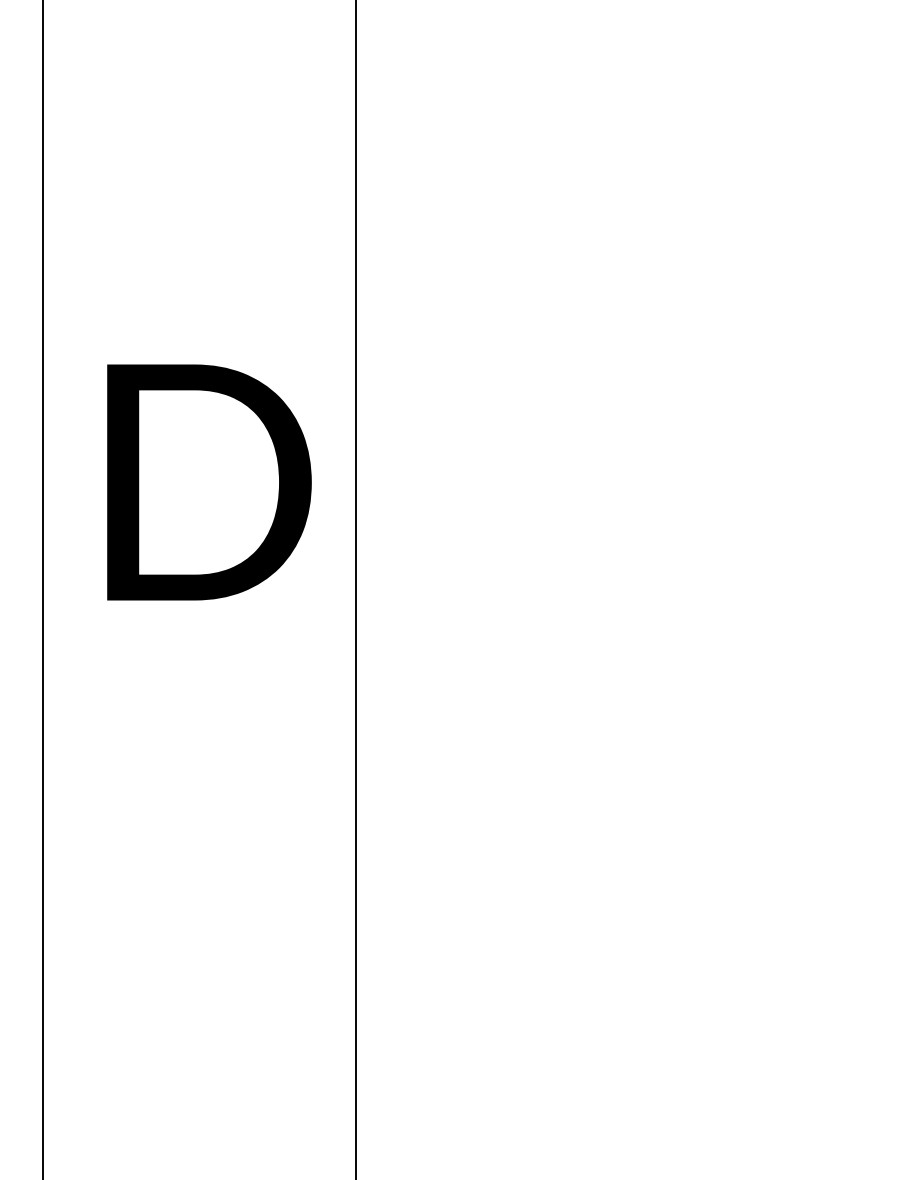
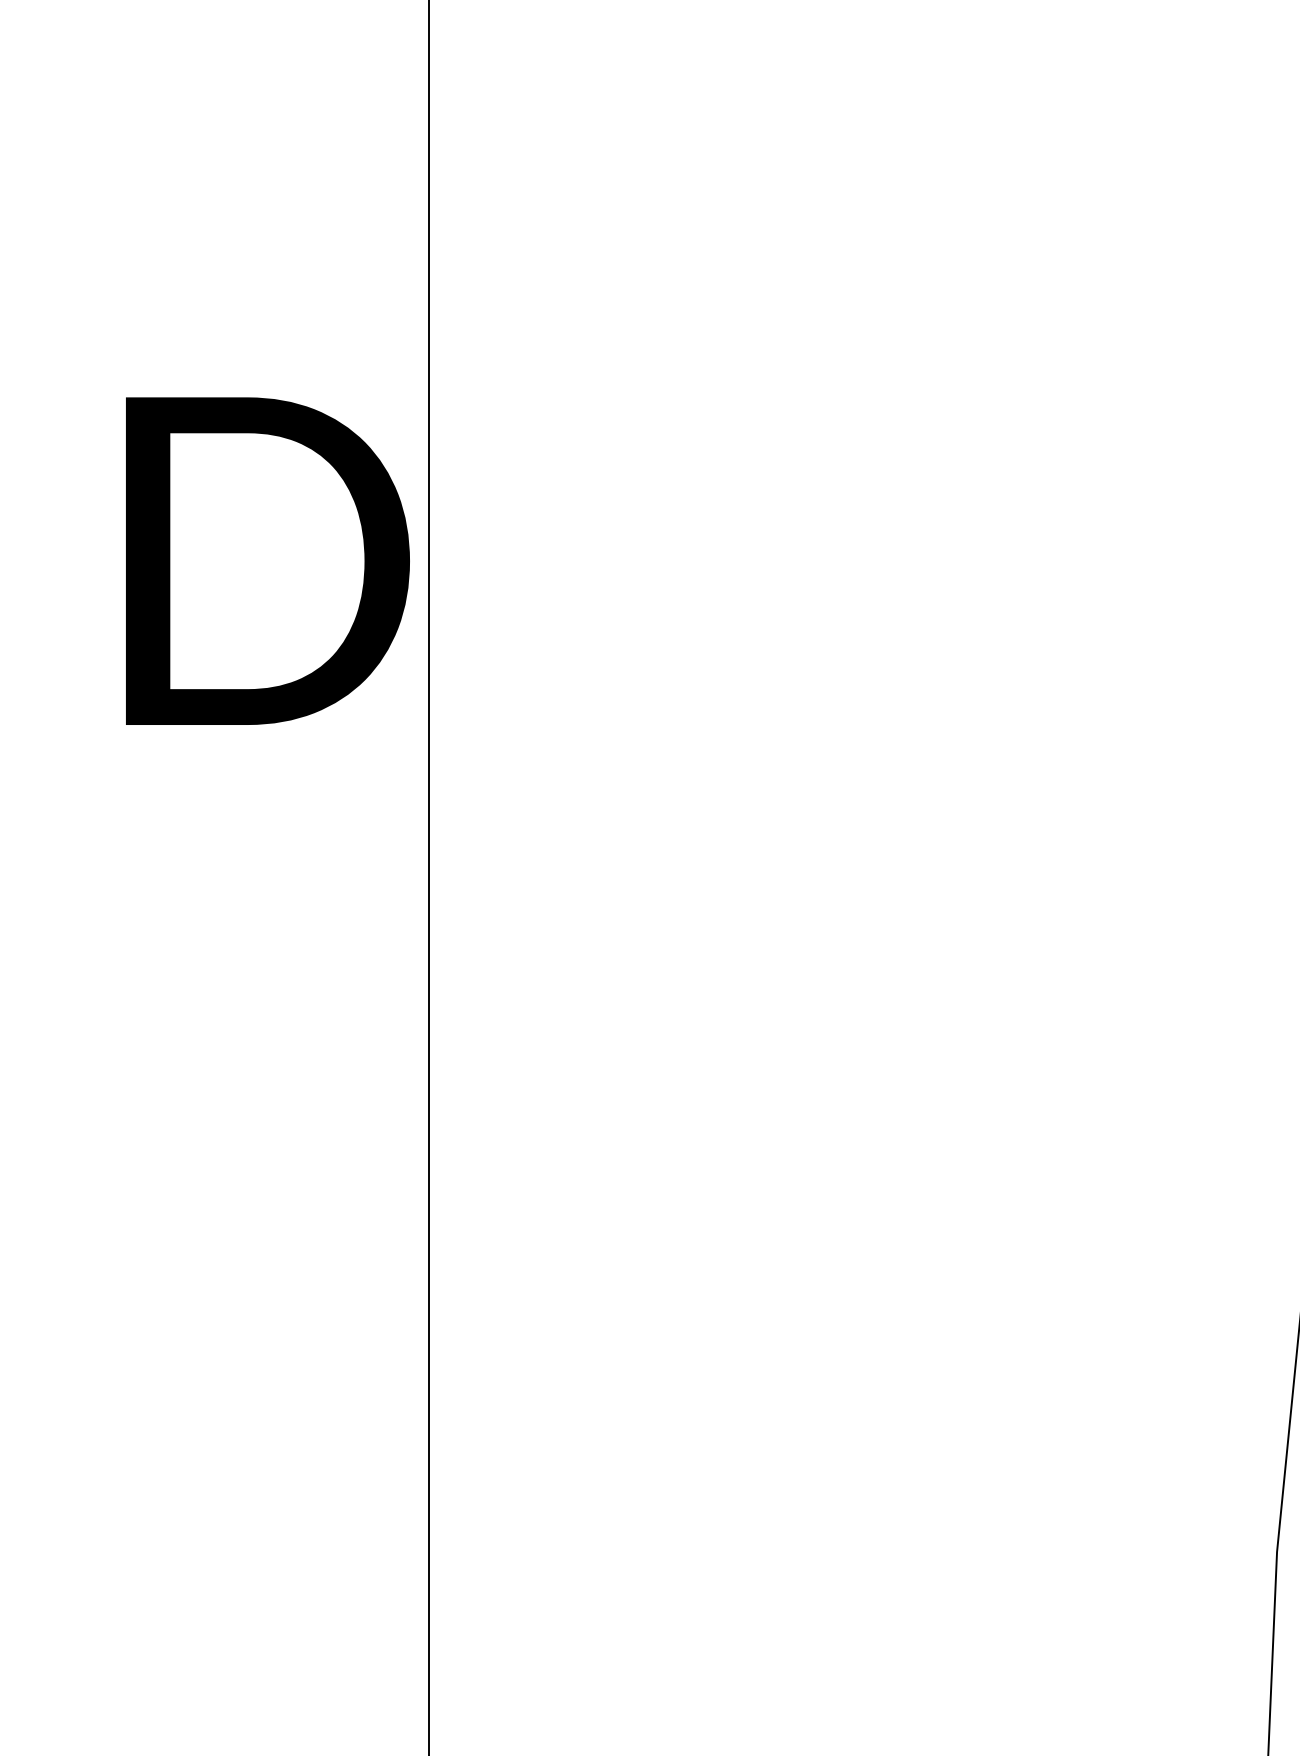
text: (209, 481) -> (267, 560), moved

